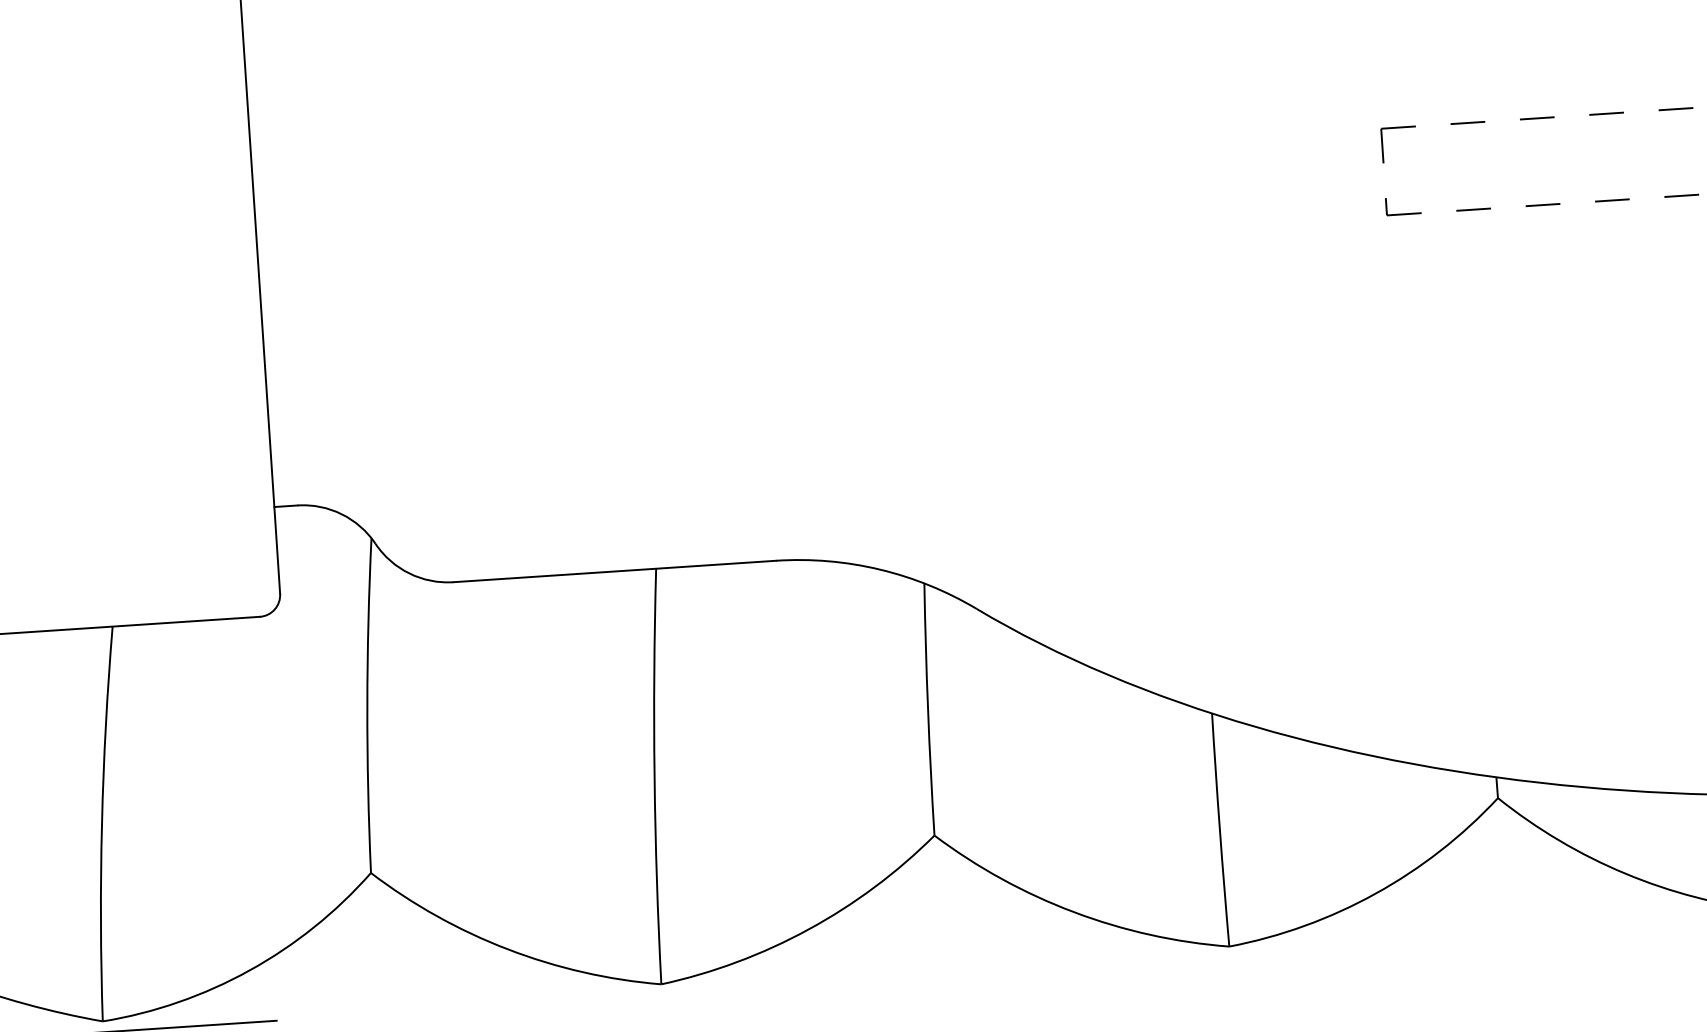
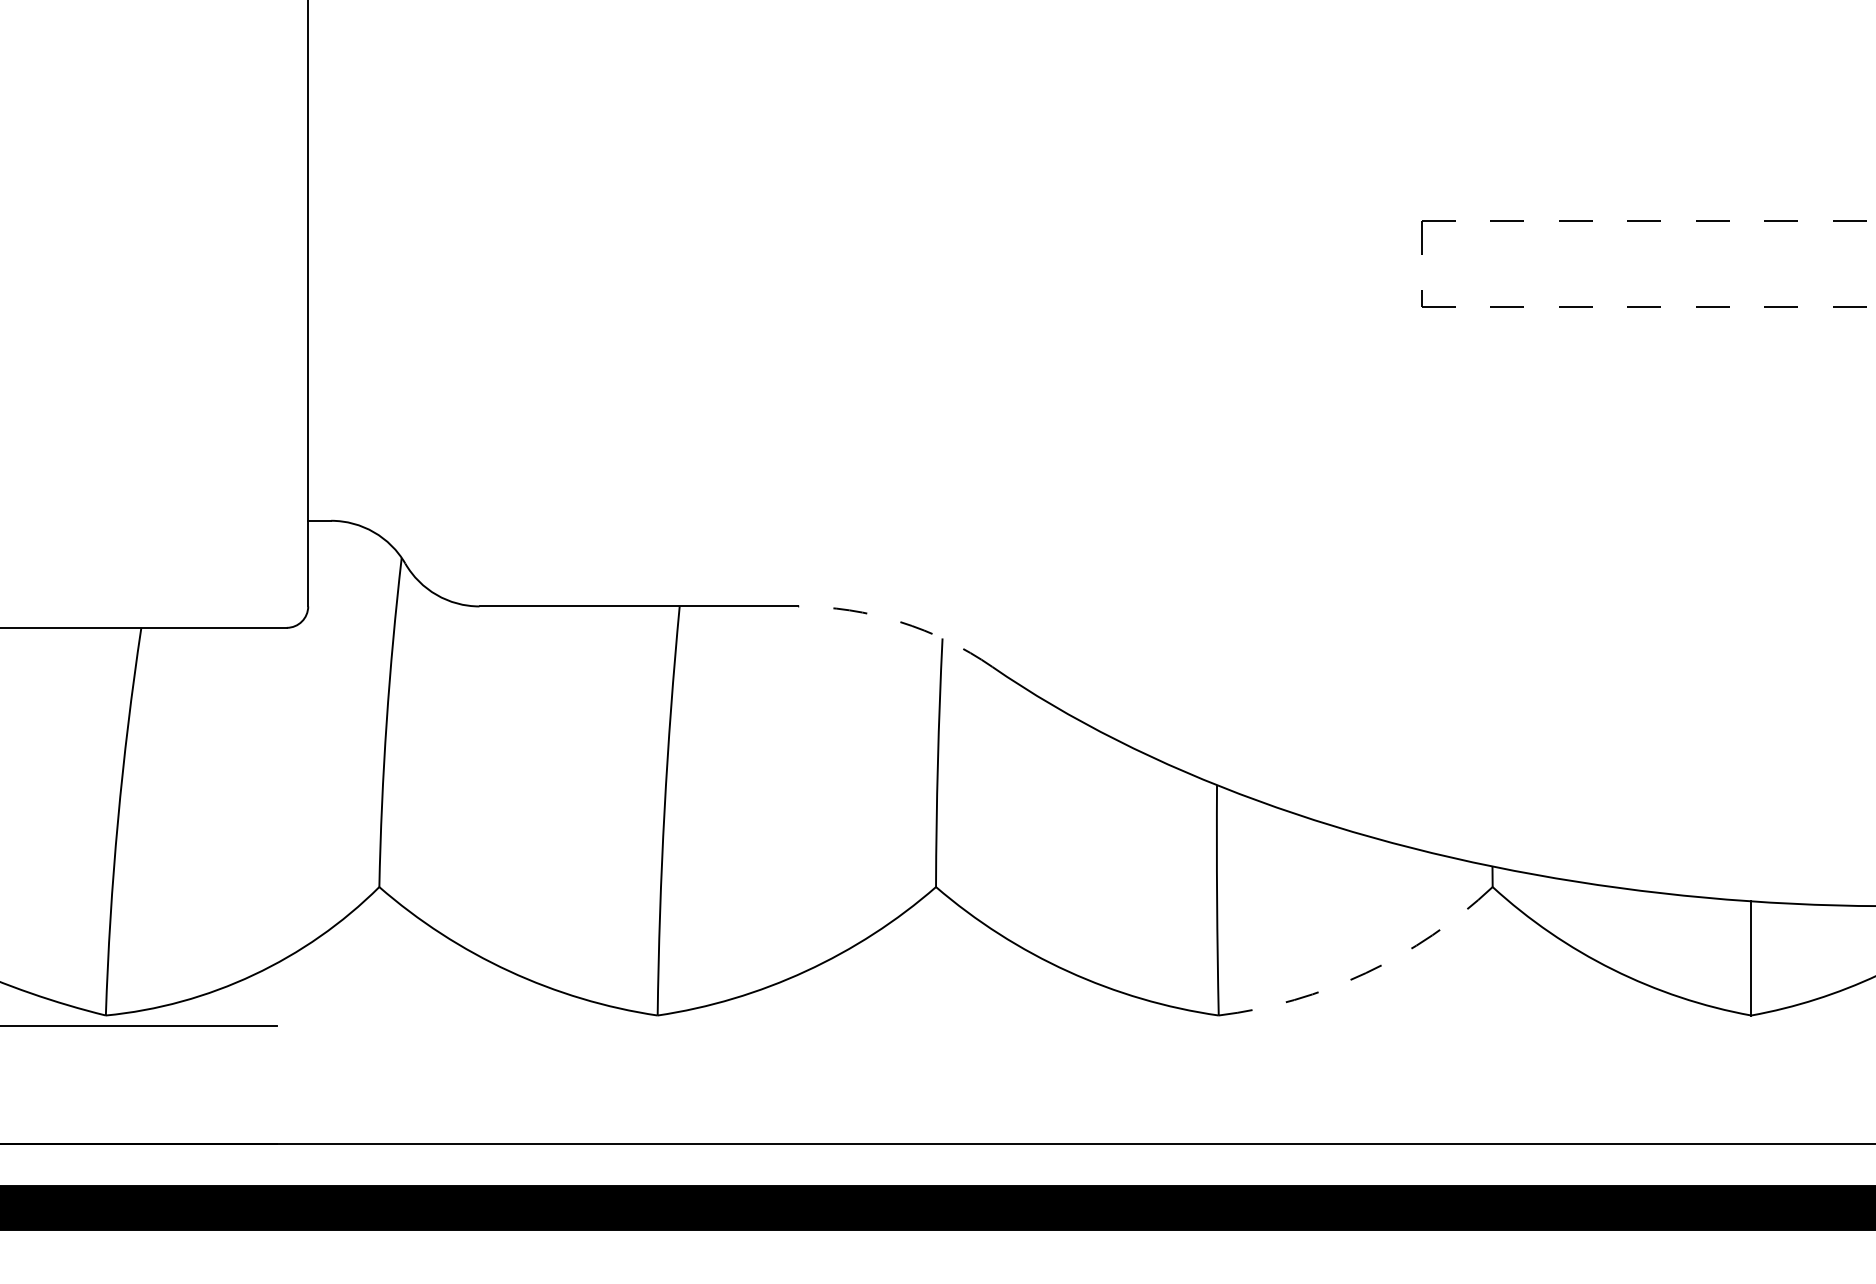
arc: (879, 569) -> (899, 621), solid -> dashed
arc: (1375, 894) -> (1365, 973), solid -> dashed

